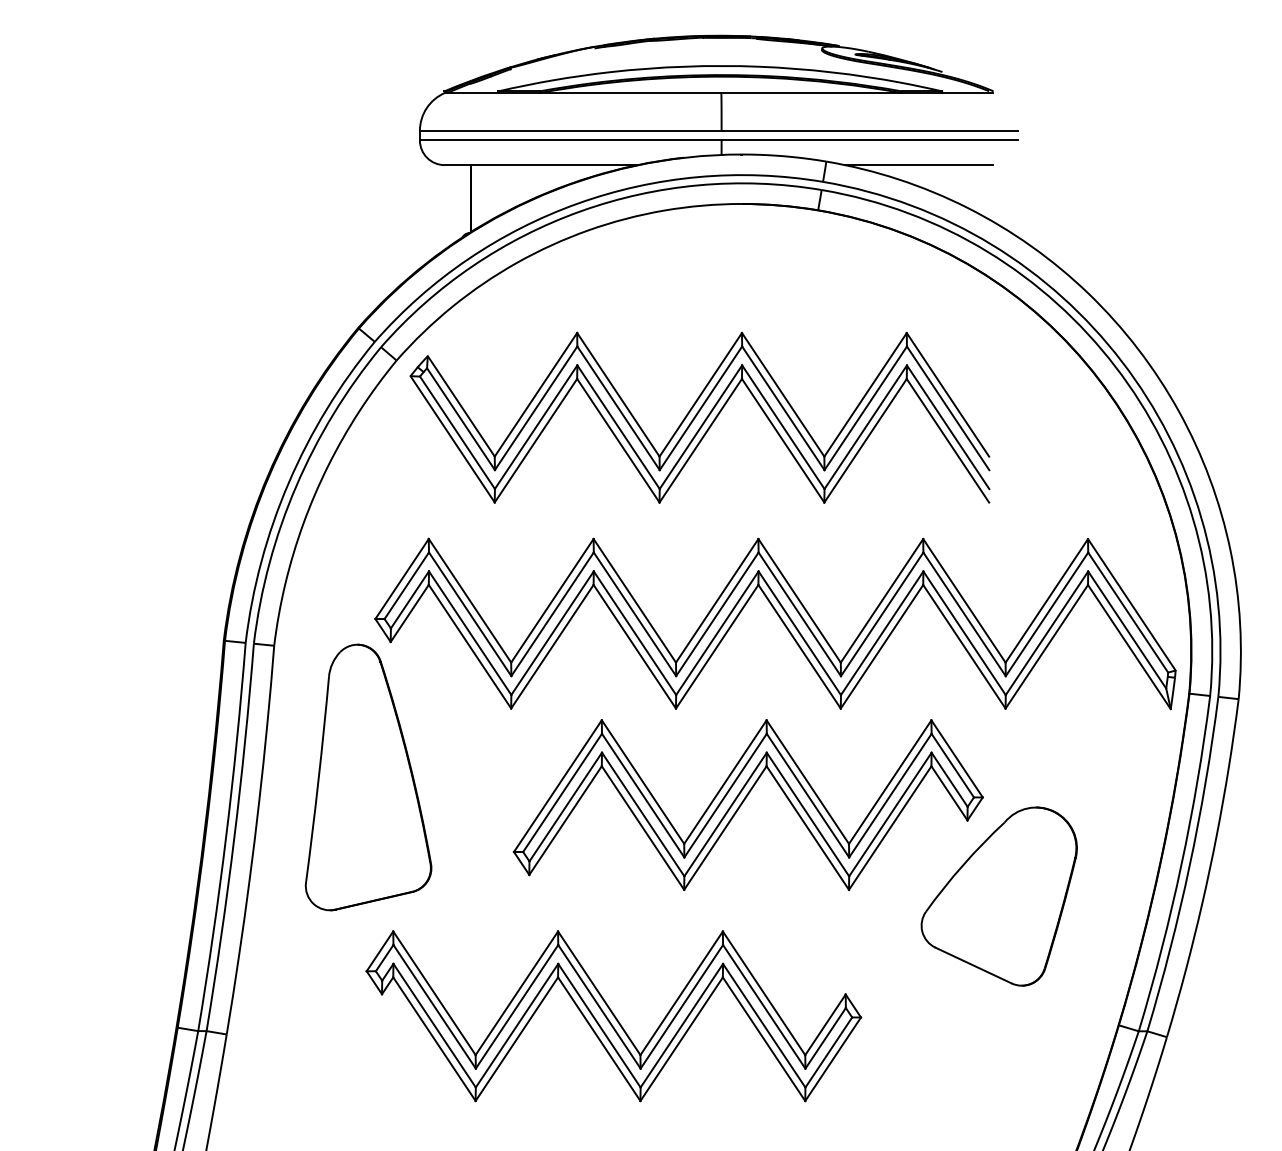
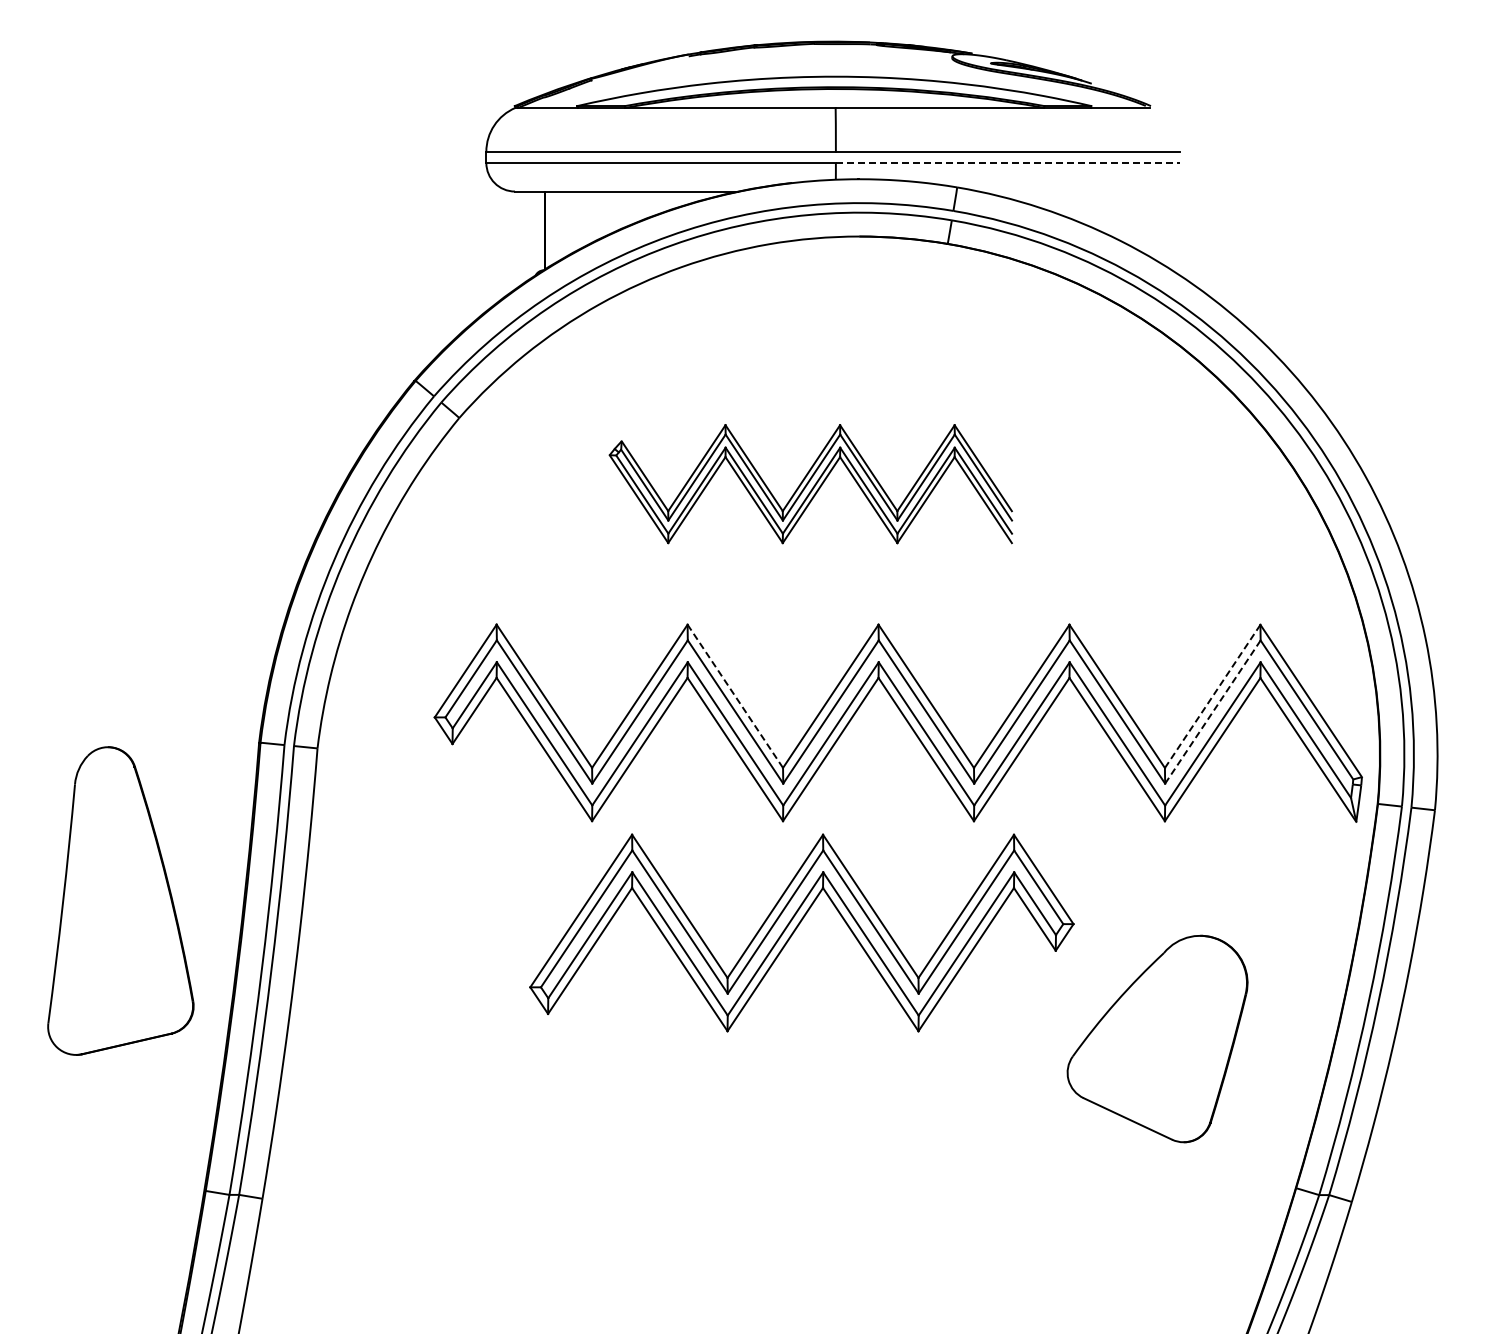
line: (869, 140) -> (1007, 162), solid -> dashed
line: (918, 165) -> (1064, 191), removed
part: (699, 417) -> (810, 483), size x0.6
line: (634, 600) -> (735, 696), solid -> dashed
line: (1046, 600) -> (1212, 696), solid -> dashed
line: (1047, 613) -> (1213, 711), solid -> dashed
part: (368, 777) -> (120, 900), moved
part: (748, 804) -> (801, 932), moved
part: (613, 1016) -> (710, 1177), removed

